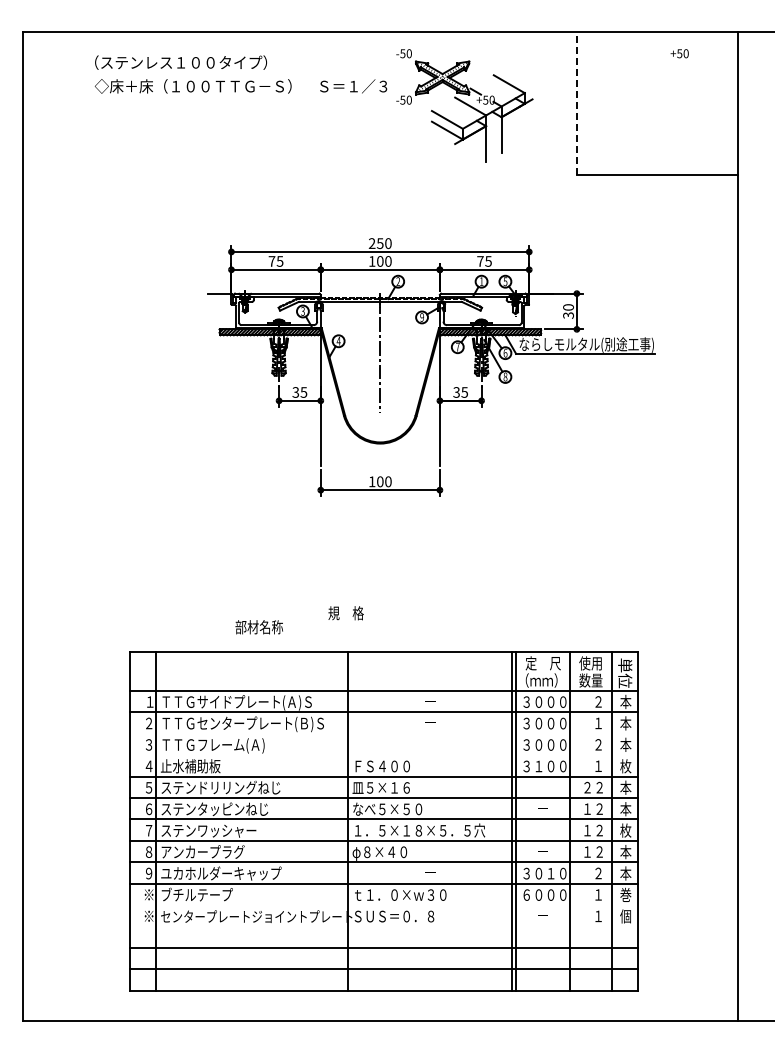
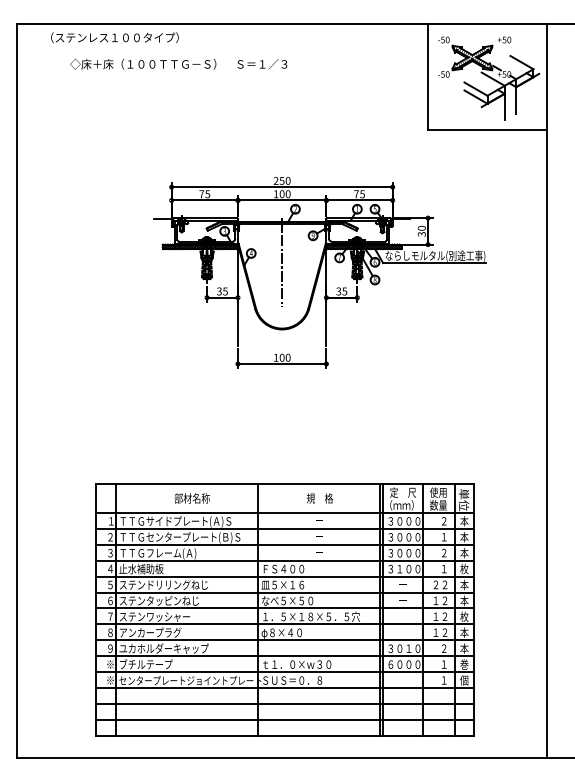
text: (180, 62) -> (114, 37), moved
line: (576, 102) -> (427, 76), dashed -> solid
part: (464, 105) -> (488, 78), moved
text: (345, 613) -> (319, 498), moved
text: (258, 627) -> (191, 498), moved
line: (384, 733) -> (285, 544), added
line: (384, 755) -> (285, 561), added
line: (384, 905) -> (285, 672), added
line: (384, 926) -> (285, 687), added

